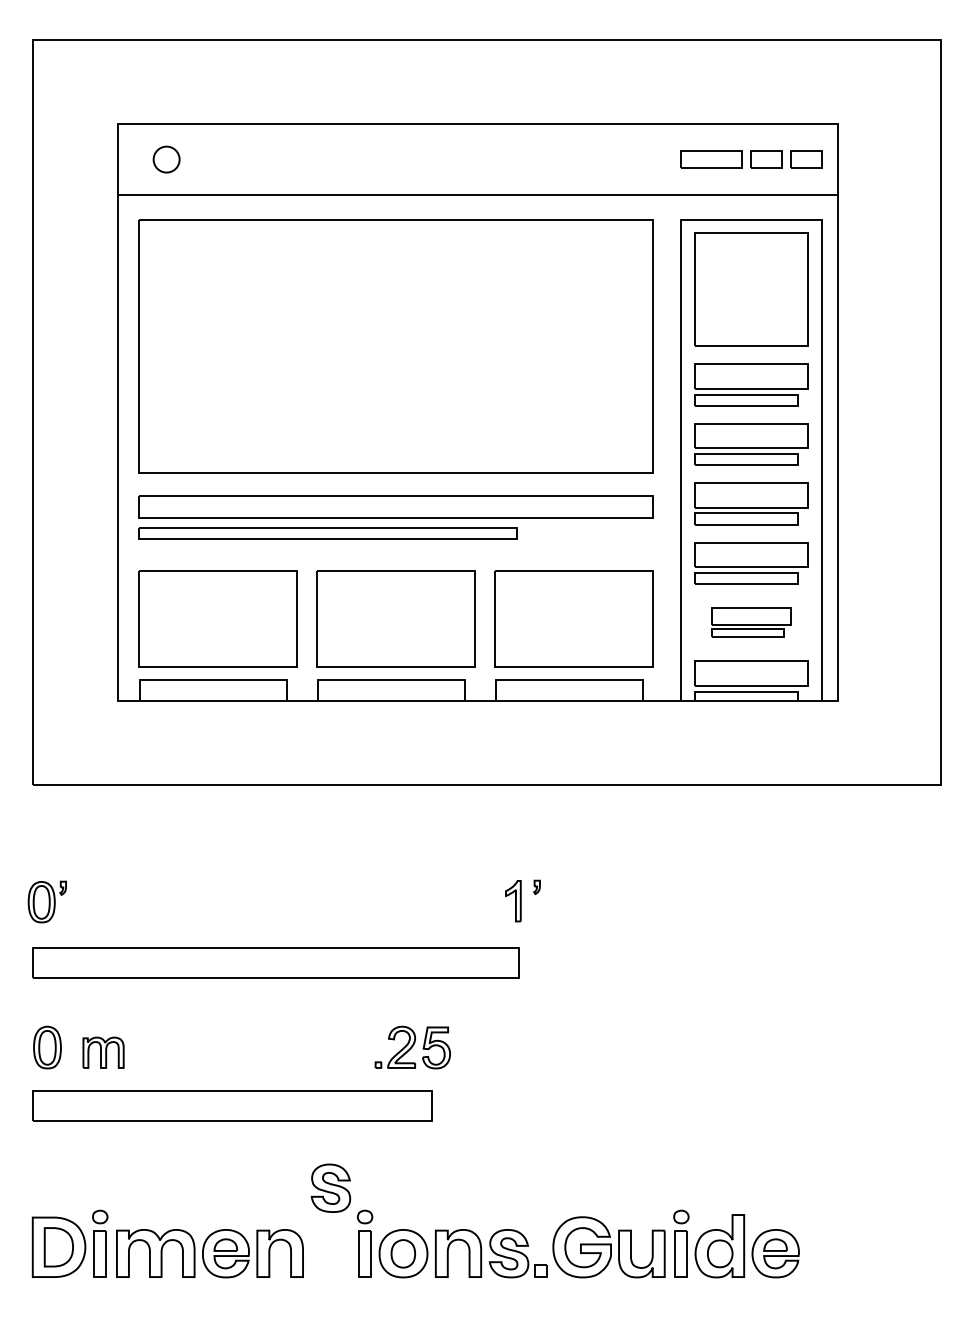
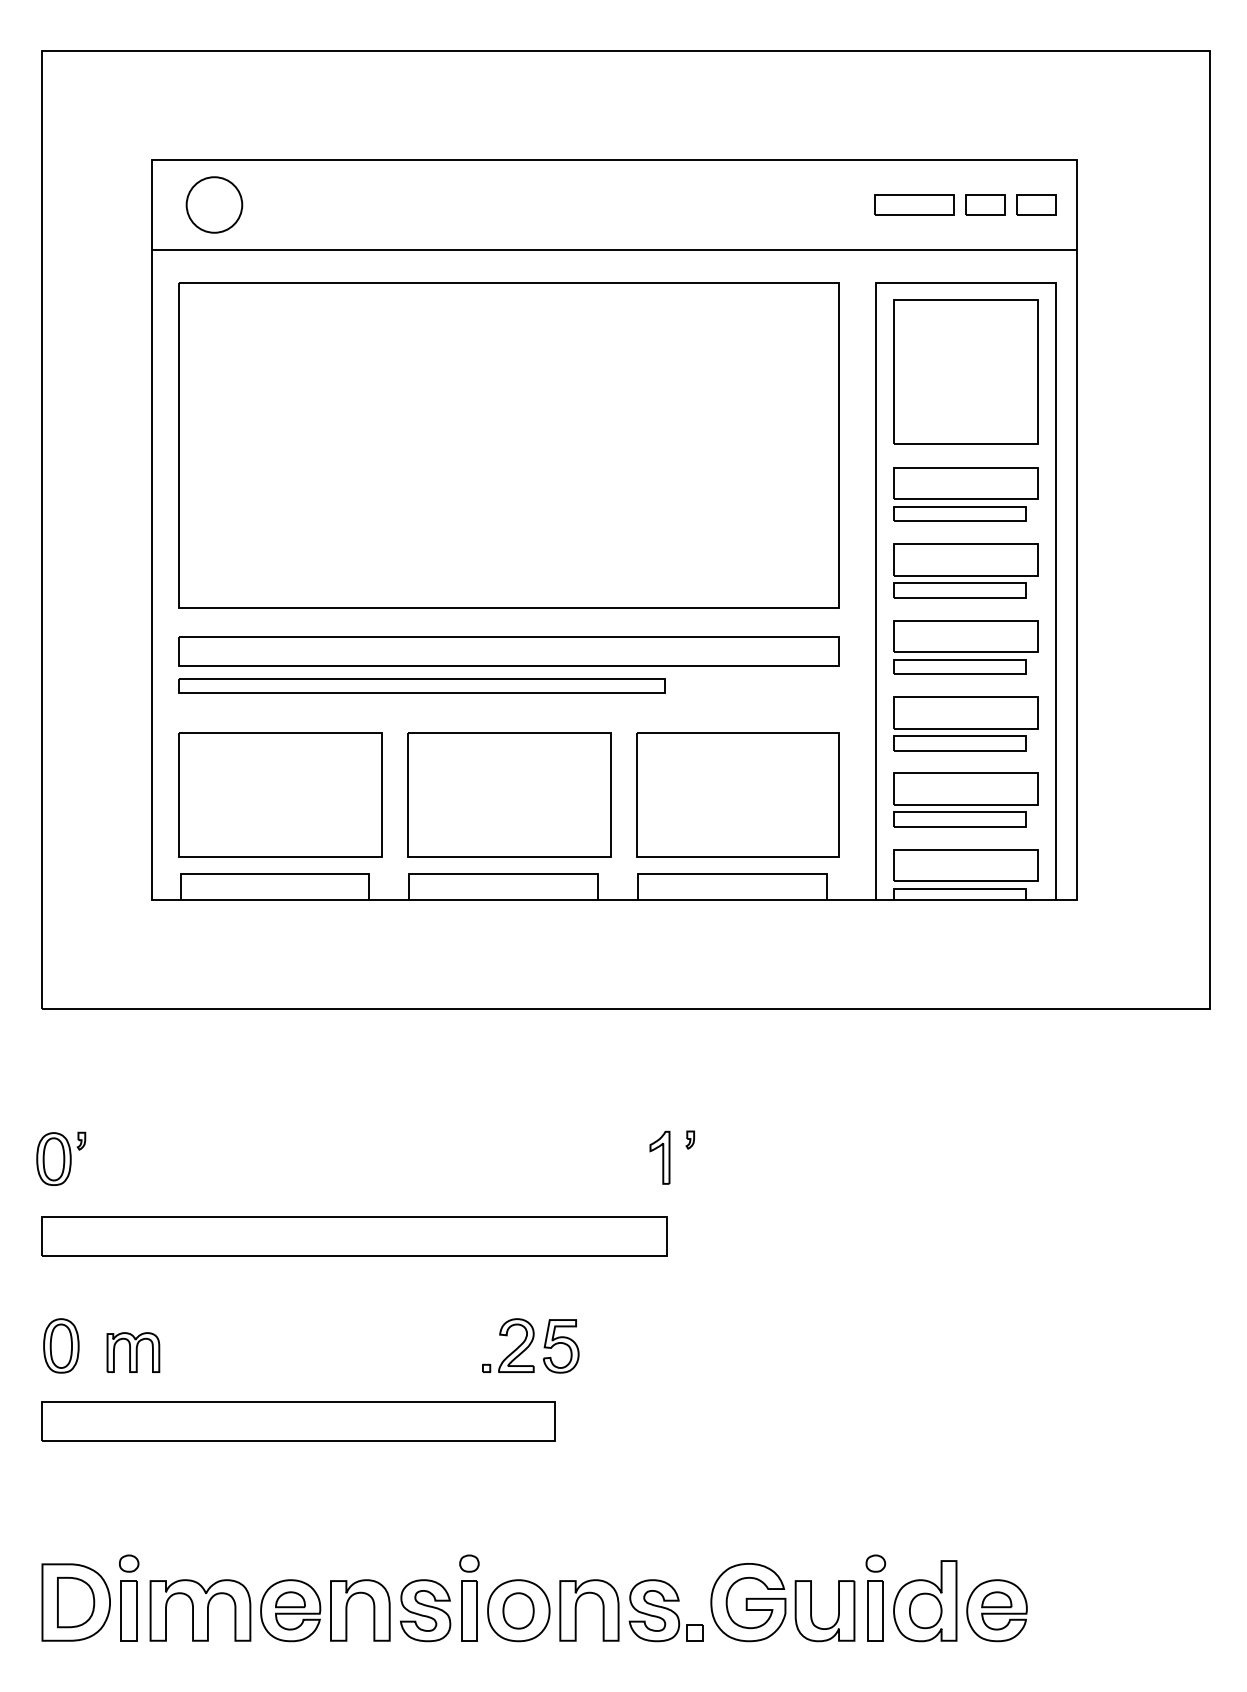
circle: (166, 159) -> (214, 204), size x1.67
part: (751, 622) -> (965, 799), size x1.43
part: (330, 1188) -> (425, 1610), moved

